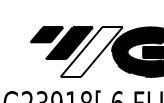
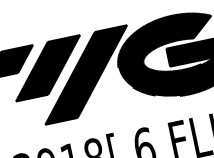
fill: (91, 51) -> (85, 73), added

